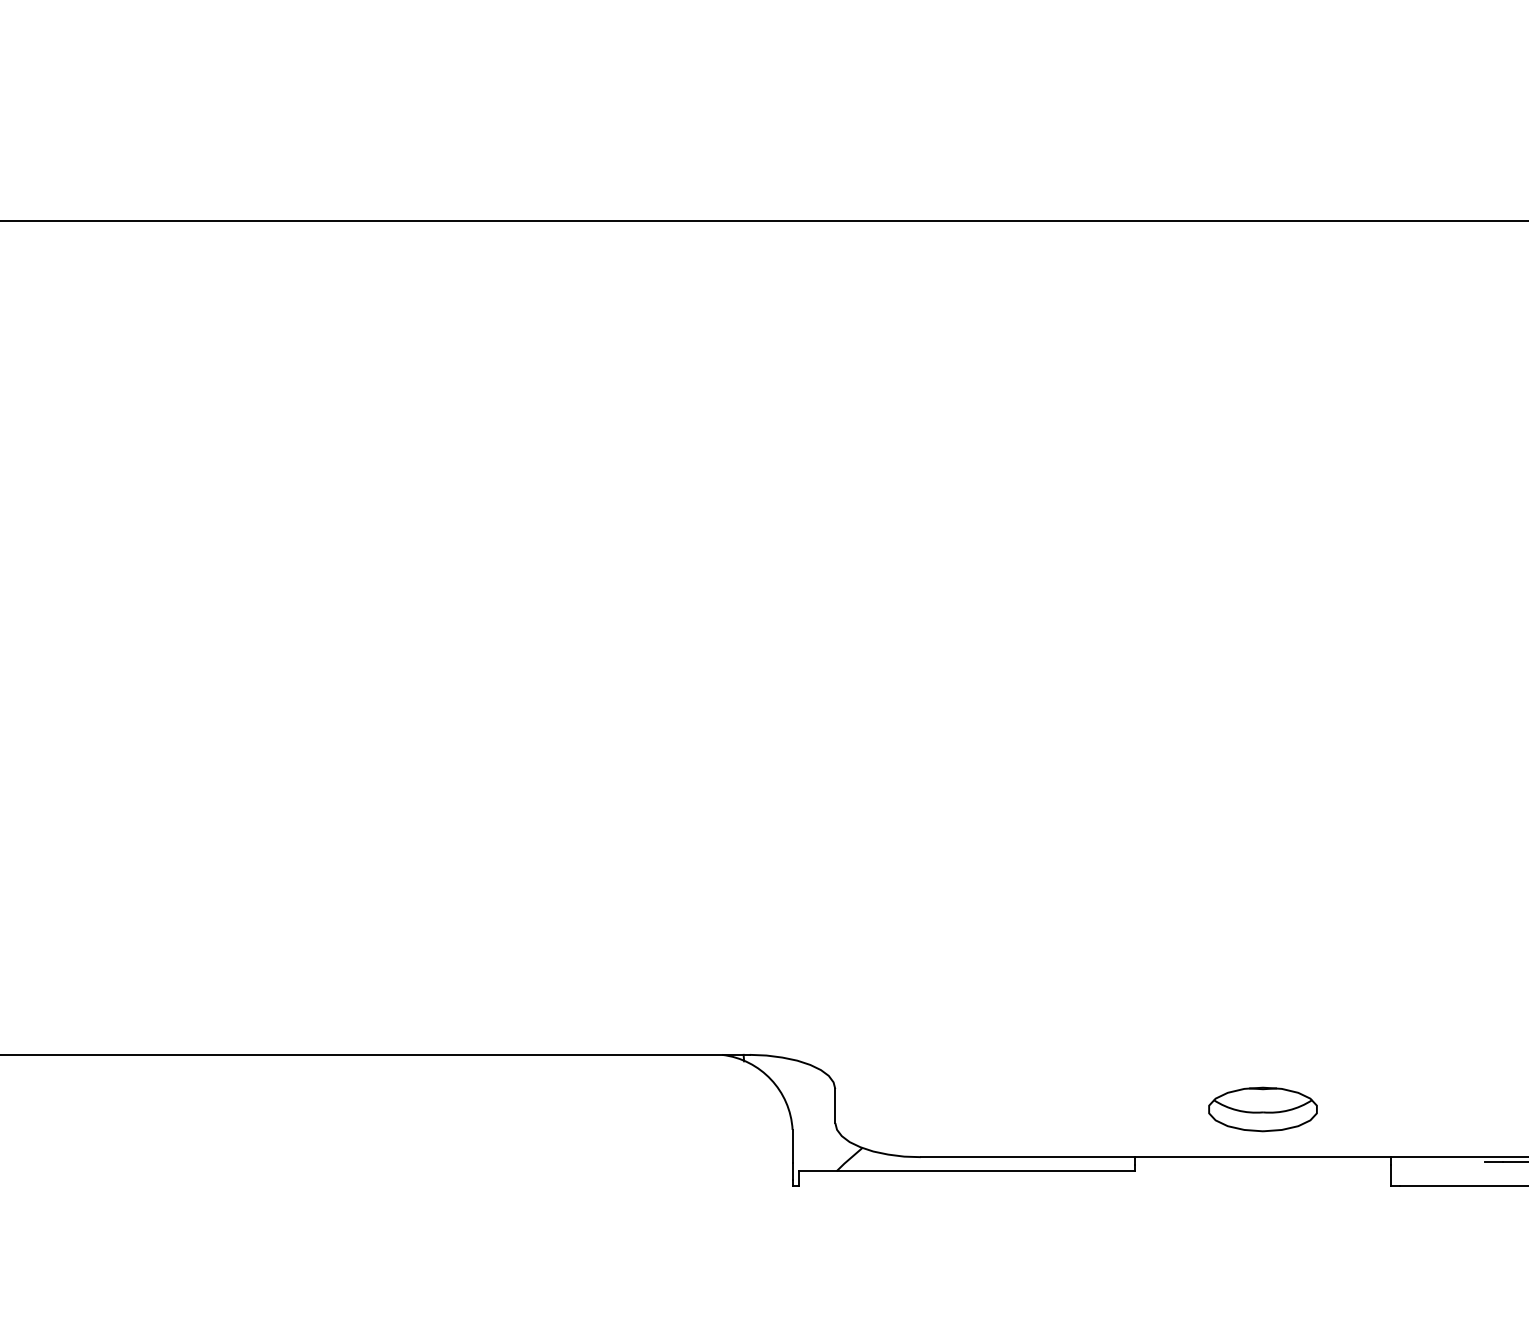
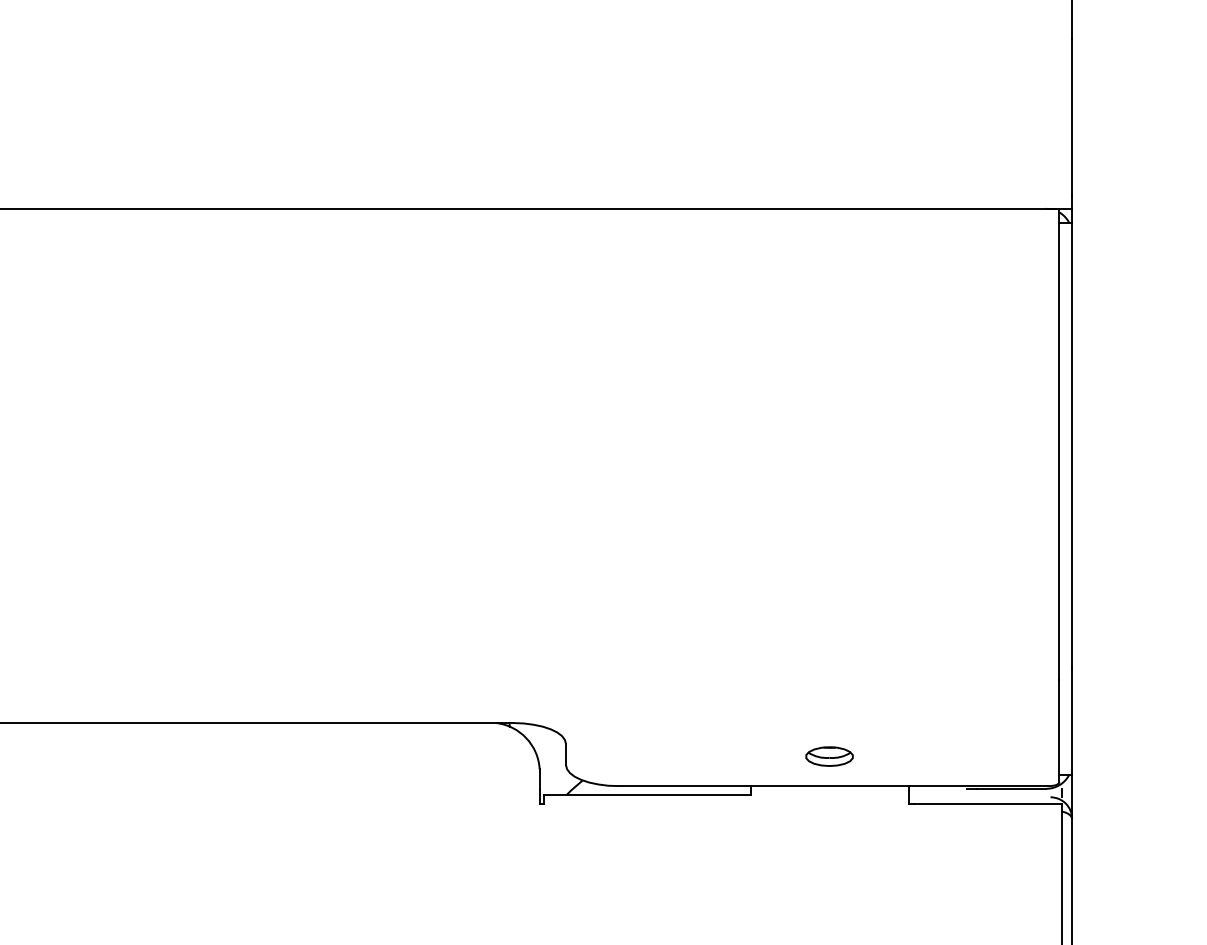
part: (1262, 1109) -> (829, 756), size x0.7

